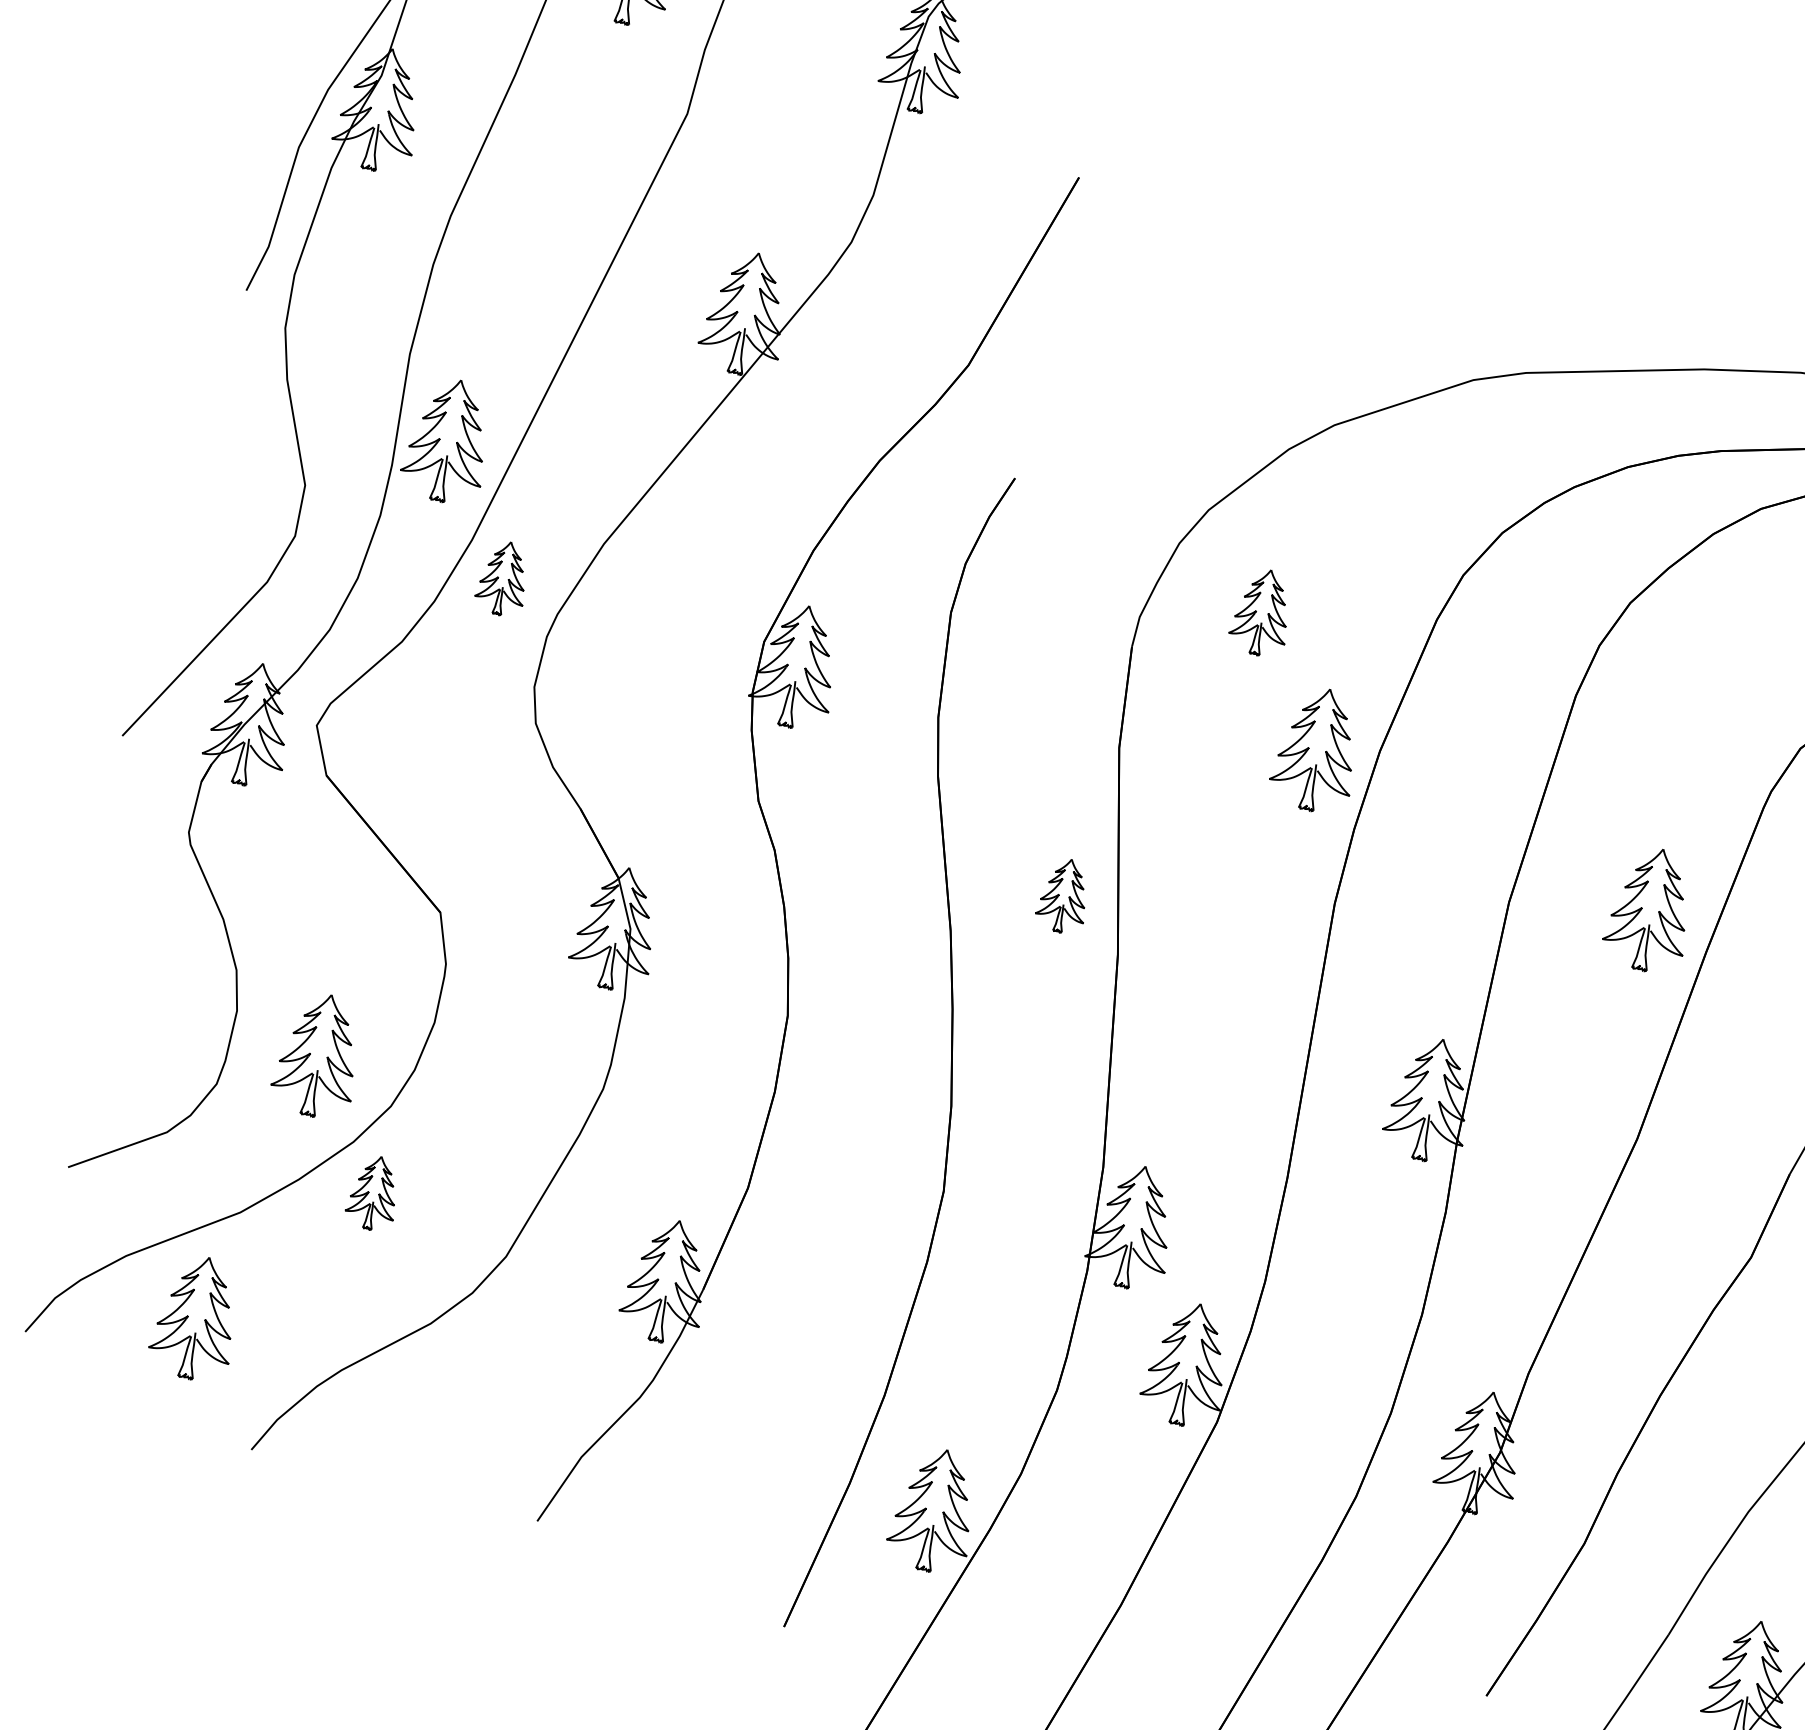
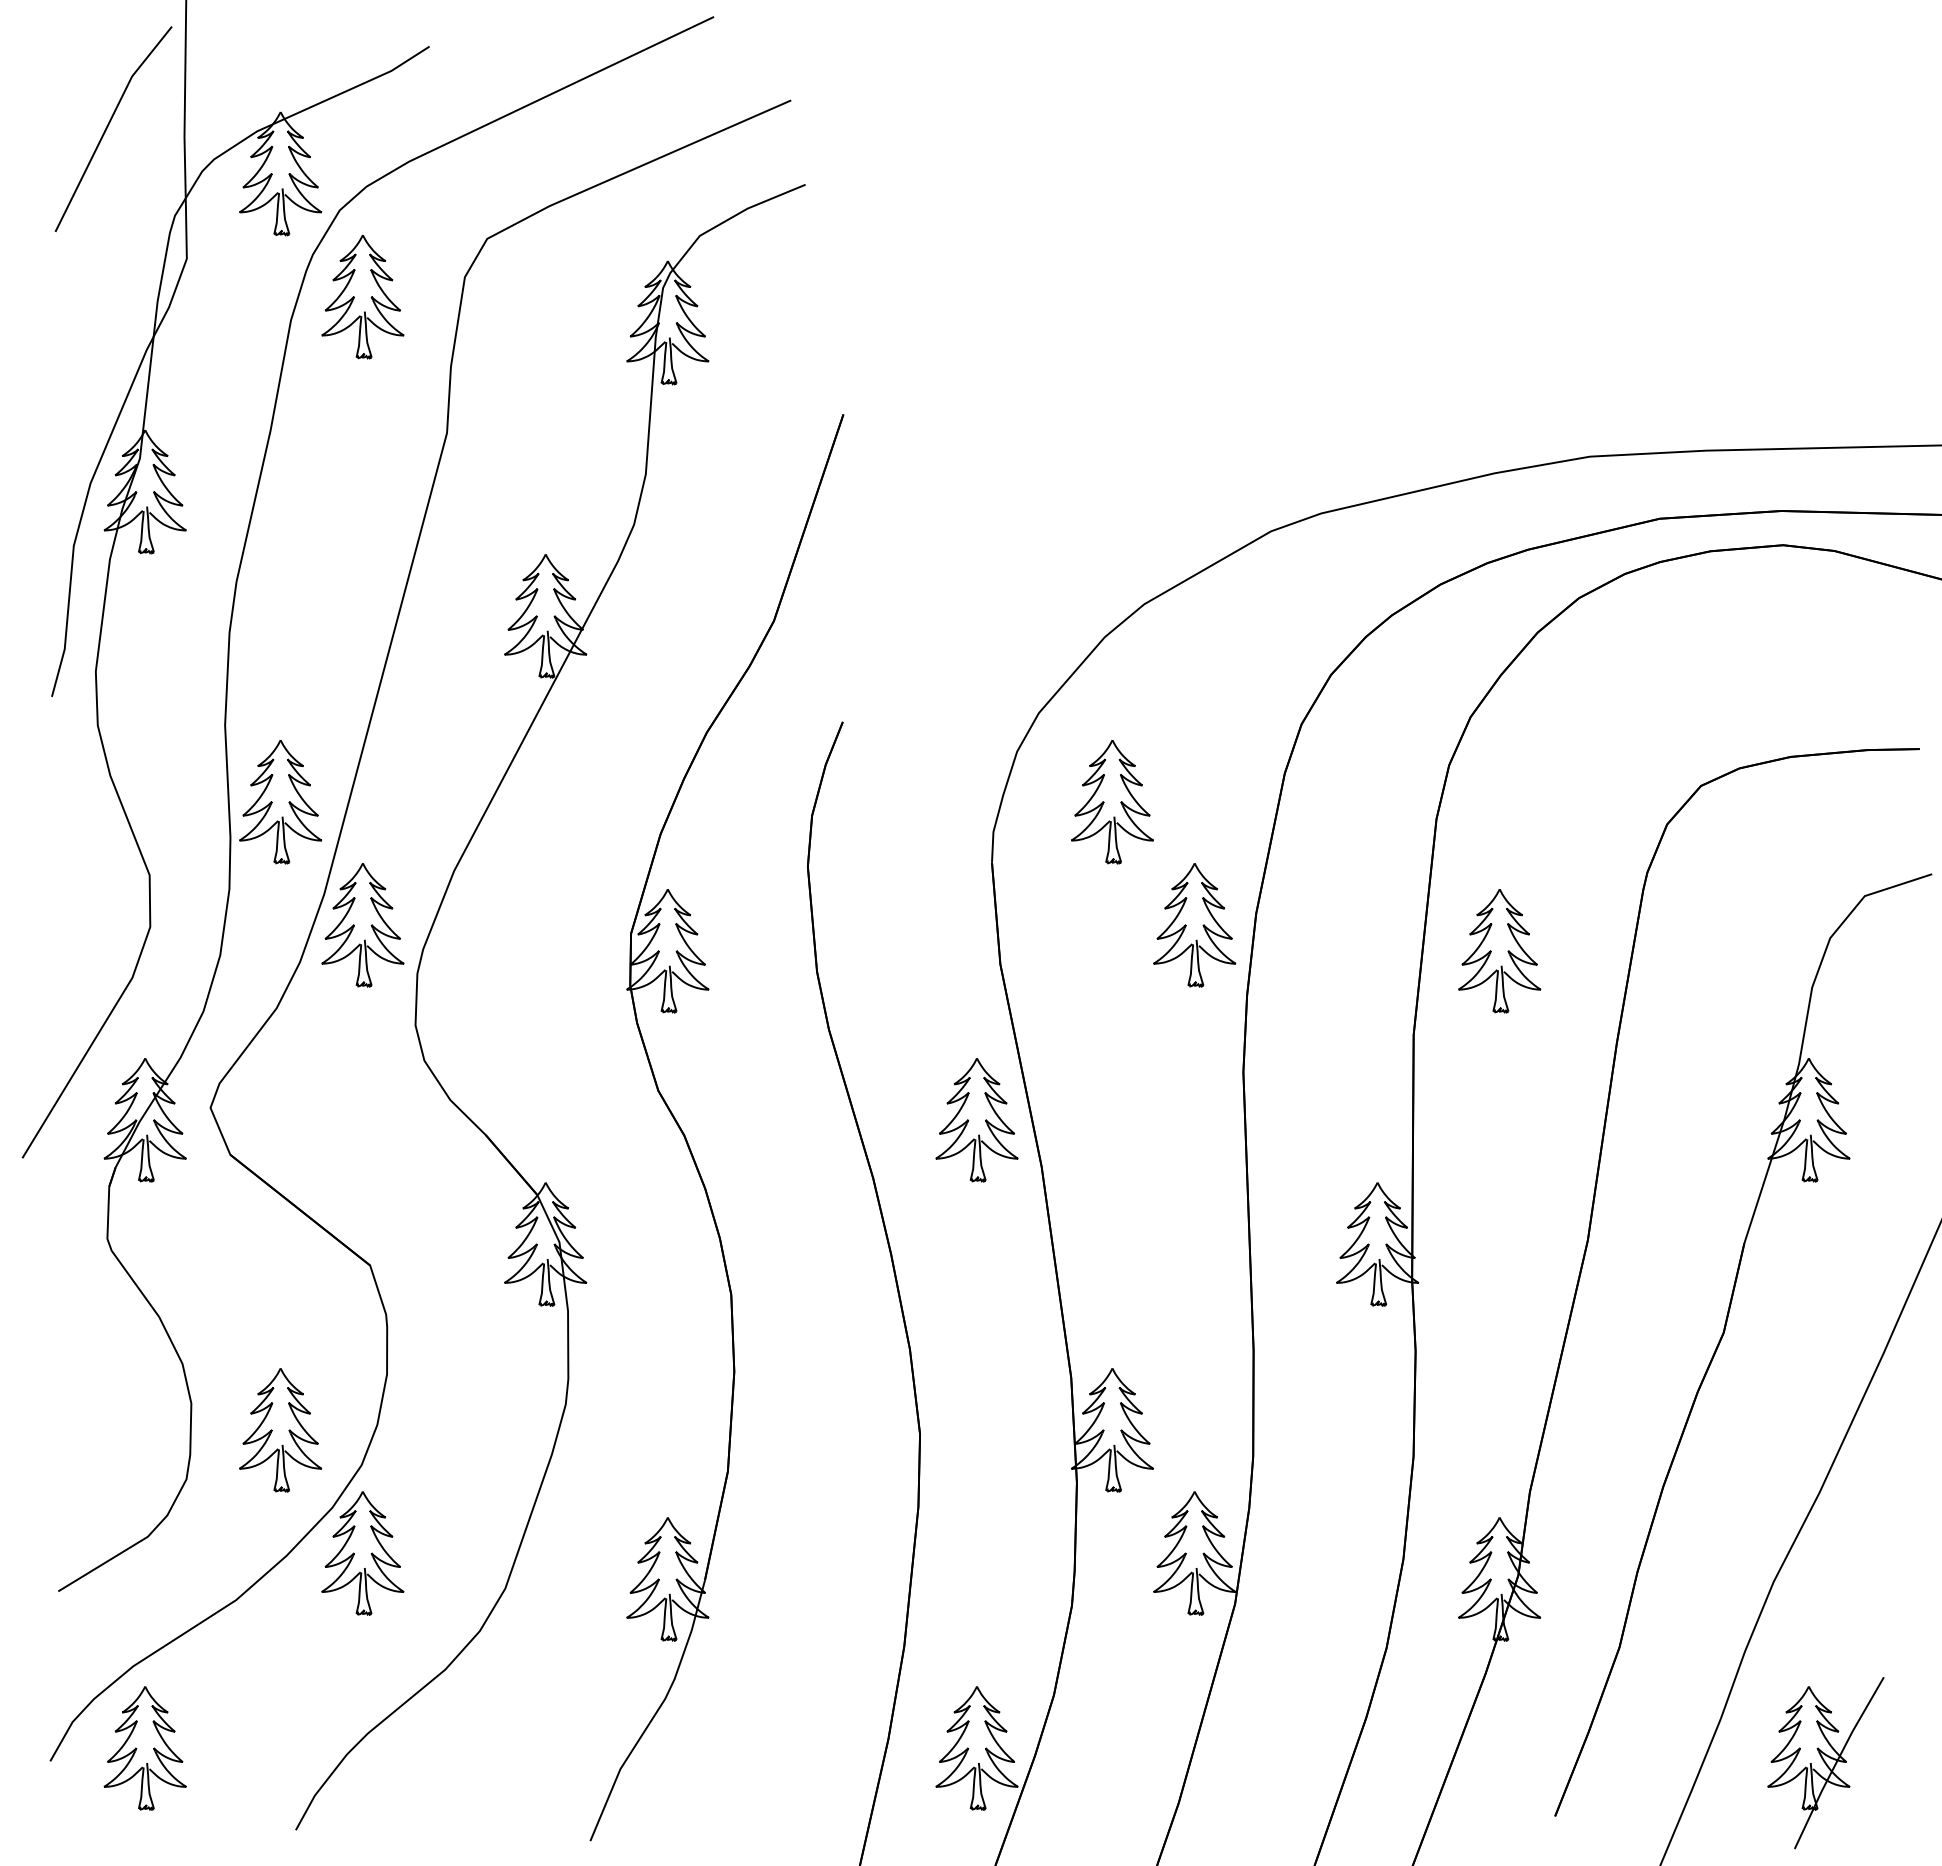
part: (503, 578) -> (362, 925), size x1.67
part: (1262, 612) -> (1112, 802), size x1.43
part: (1063, 895) -> (976, 1120), size x1.67
part: (1650, 910) -> (1499, 951), moved
part: (373, 1192) -> (362, 1553), size x1.67
part: (195, 1317) -> (144, 1748), moved

